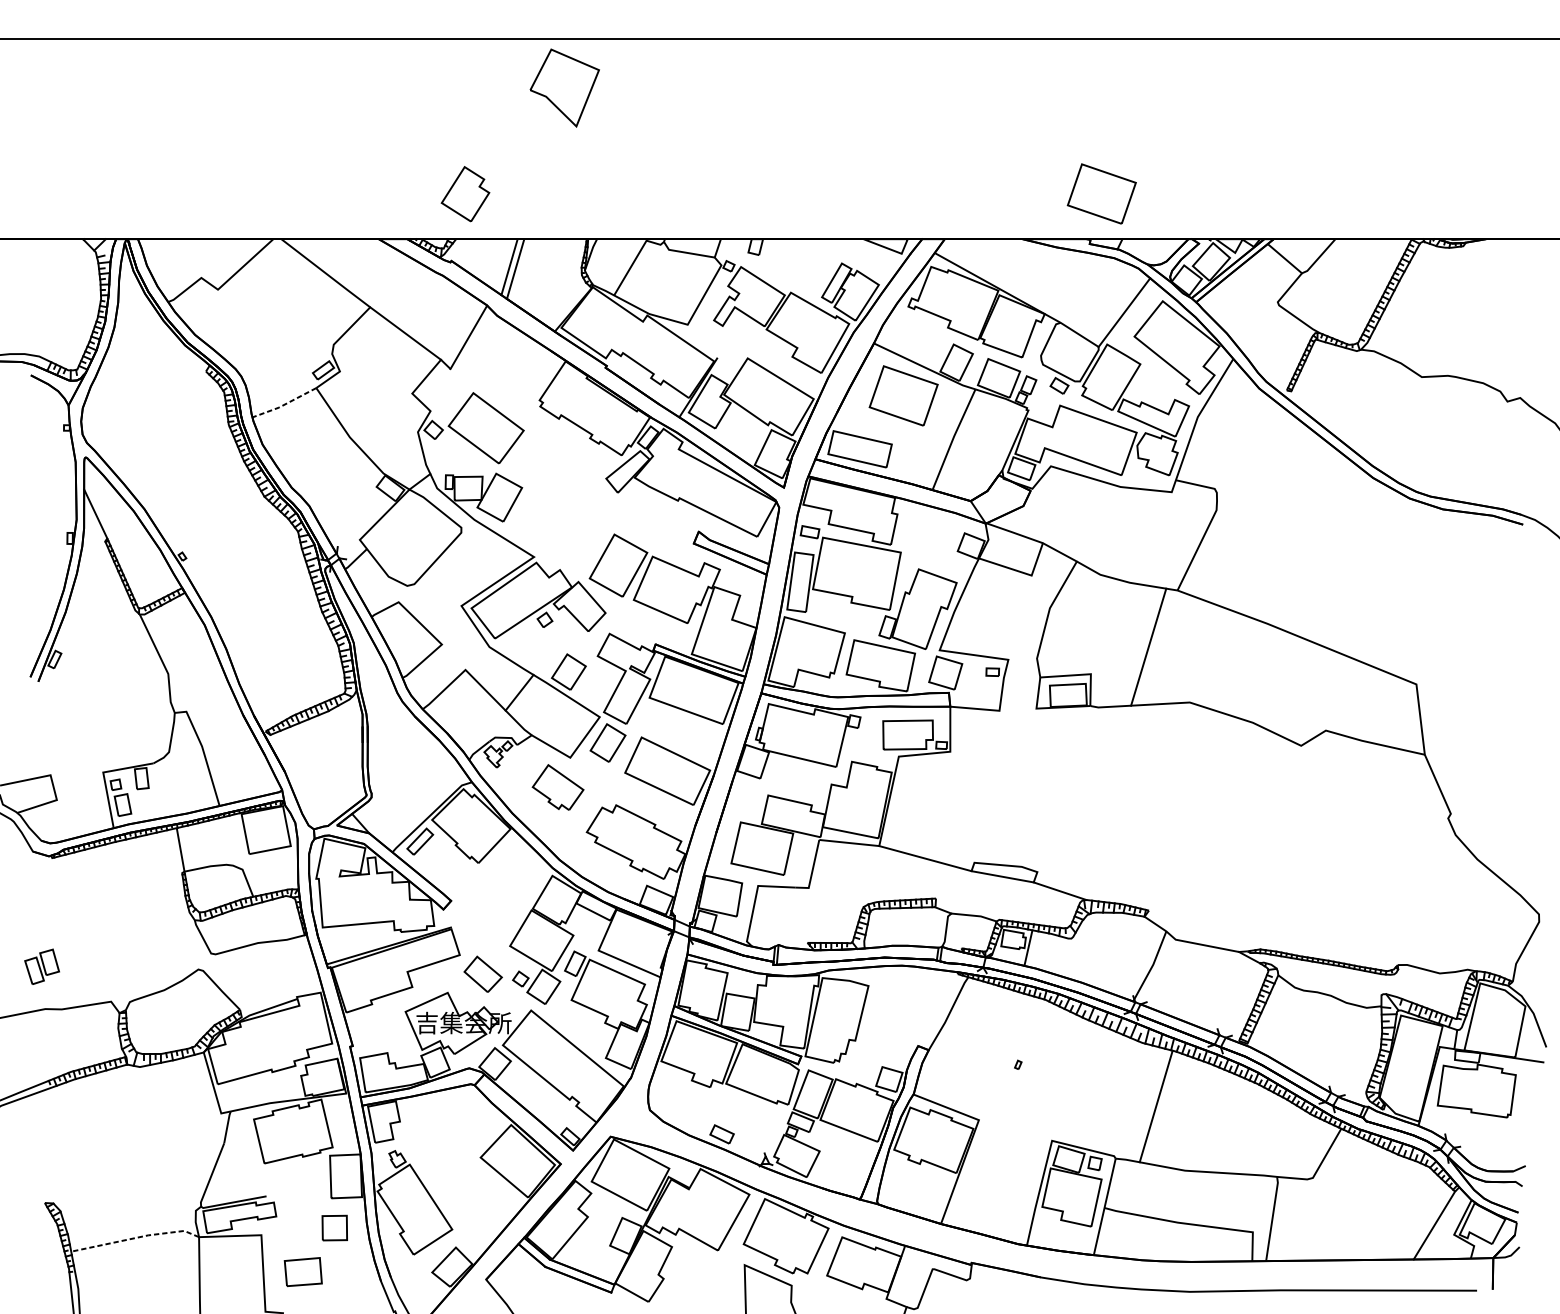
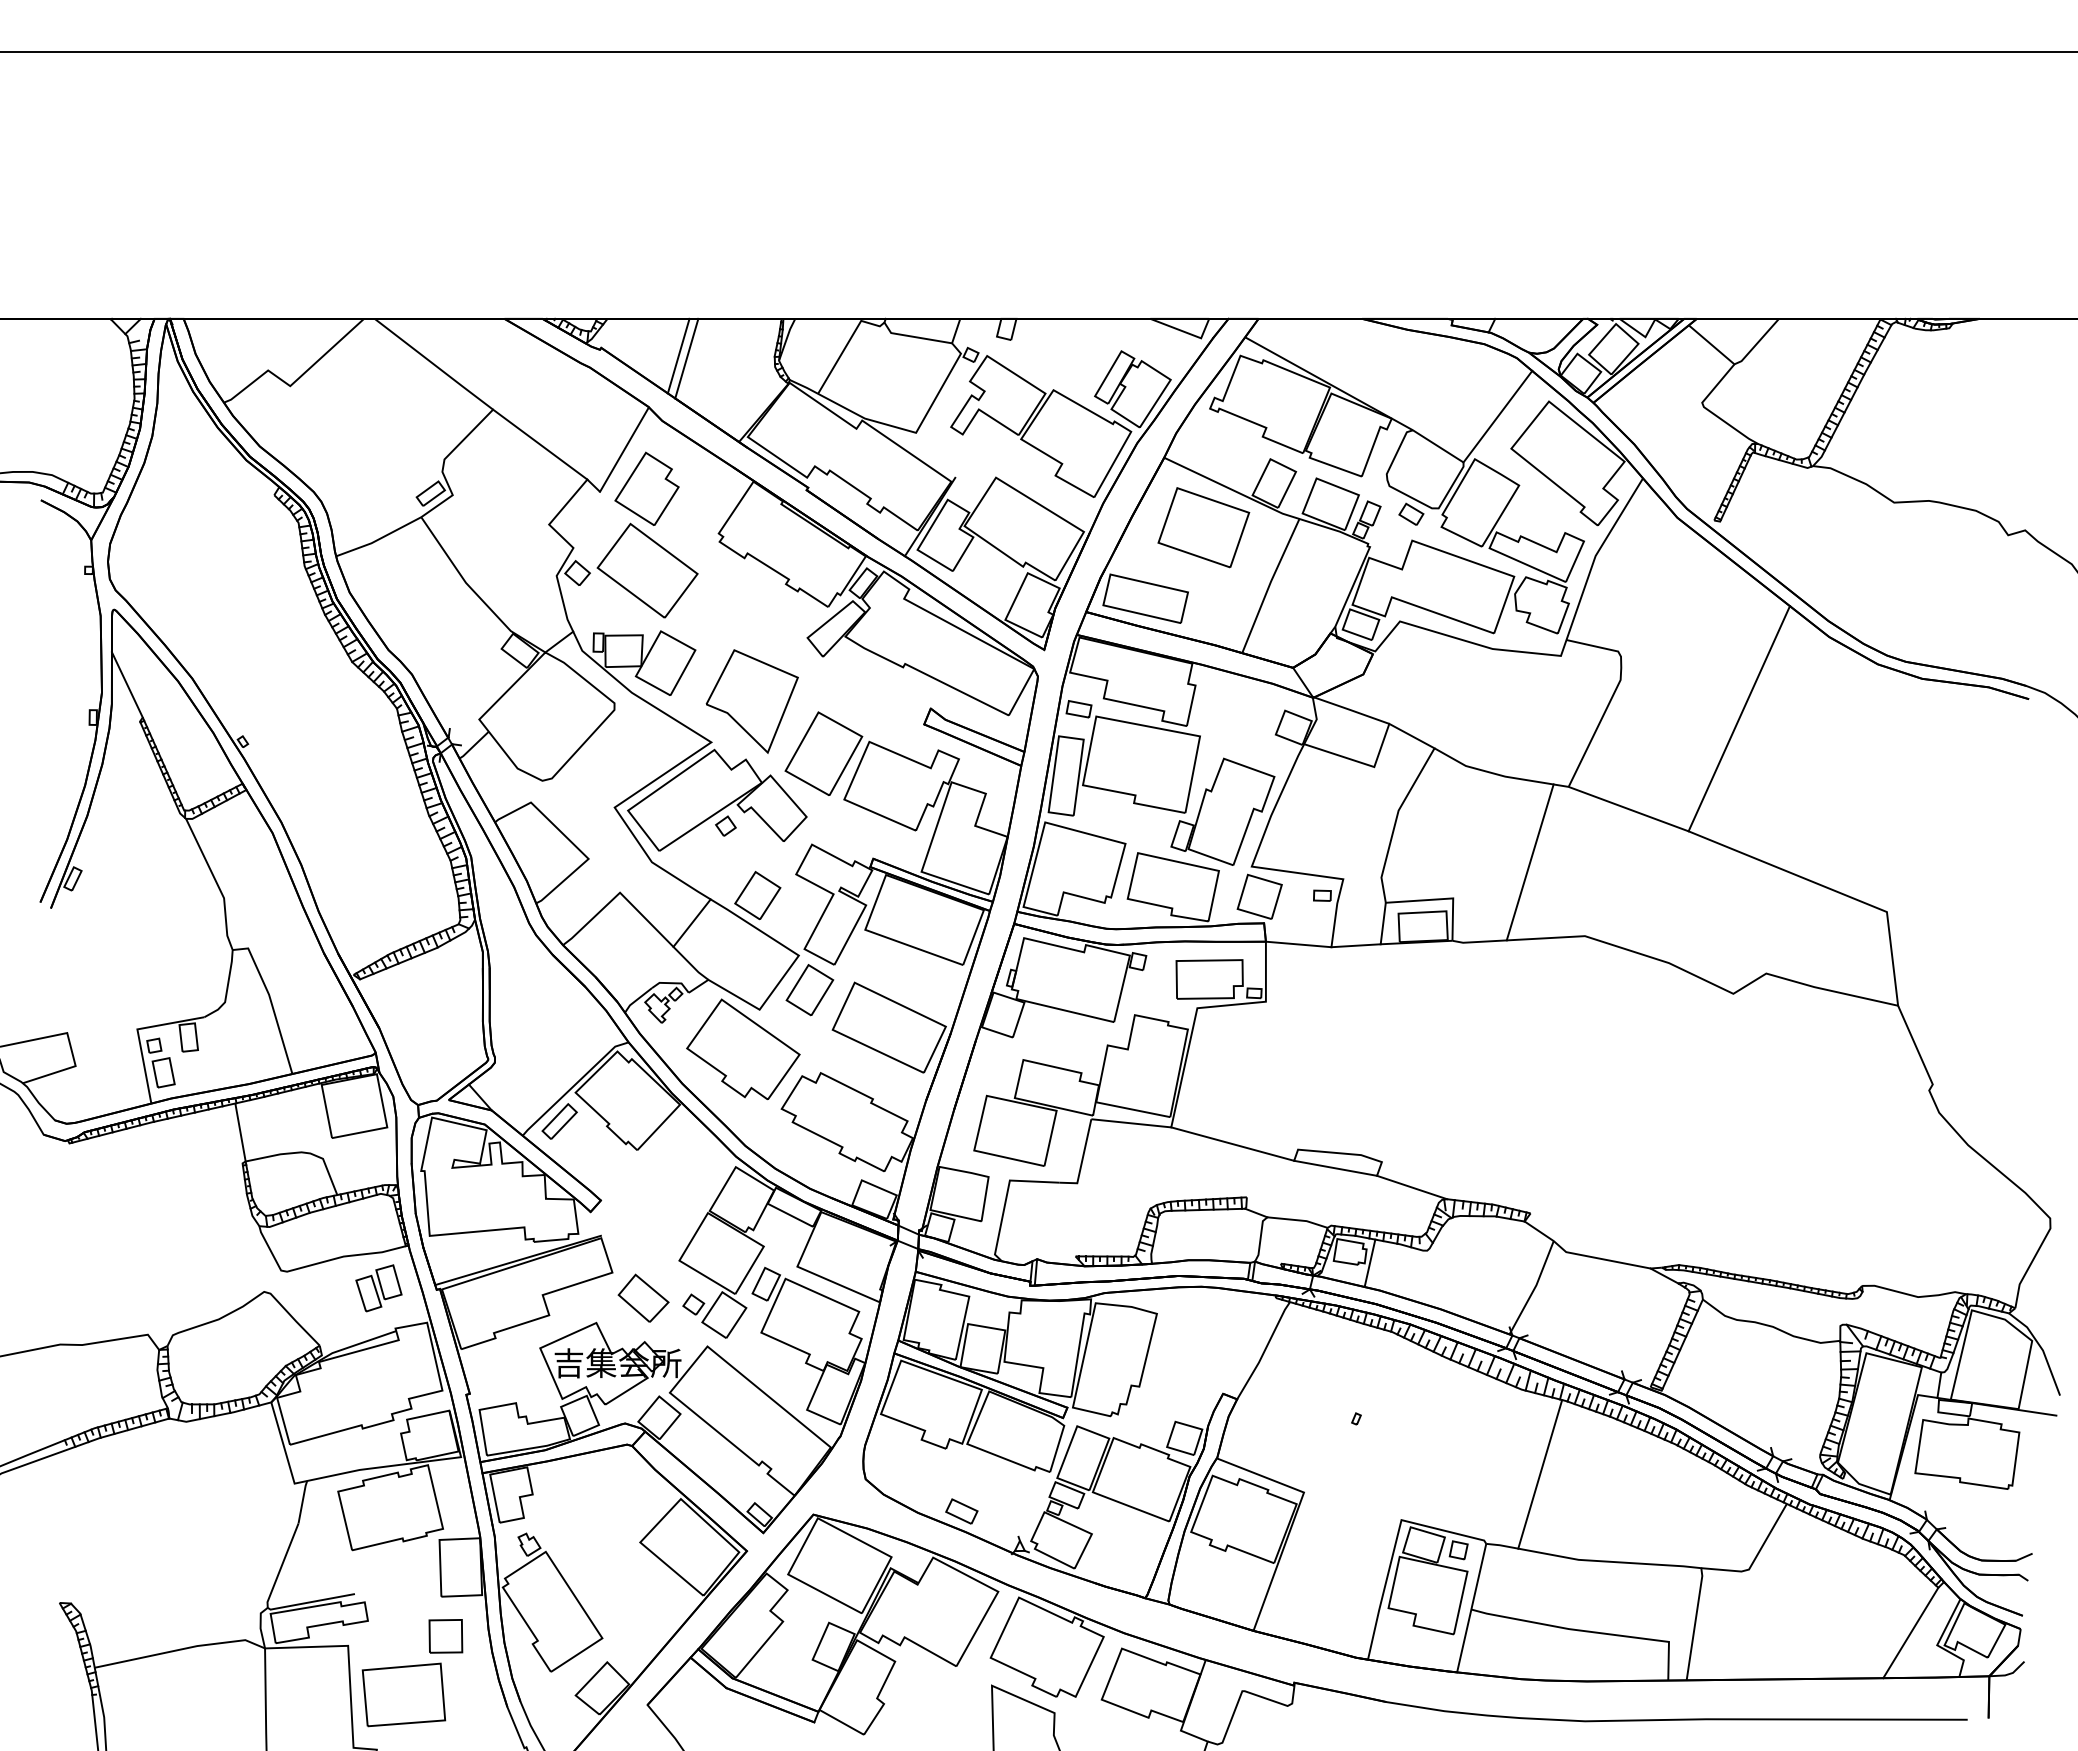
part: (564, 88) -> (751, 701), moved
part: (465, 193) -> (646, 488), moved
part: (1101, 193) -> (1467, 258), removed
line: (284, 404) -> (379, 539), dashed -> solid
line: (1305, 539) -> (1738, 718), added
line: (1017, 709) -> (1355, 945), added
part: (558, 787) -> (743, 1049), size x1.67
part: (41, 966) -> (378, 1288), moved
line: (136, 1237) -> (181, 1649), dashed -> solid
part: (302, 1271) -> (403, 1694), size x1.67

